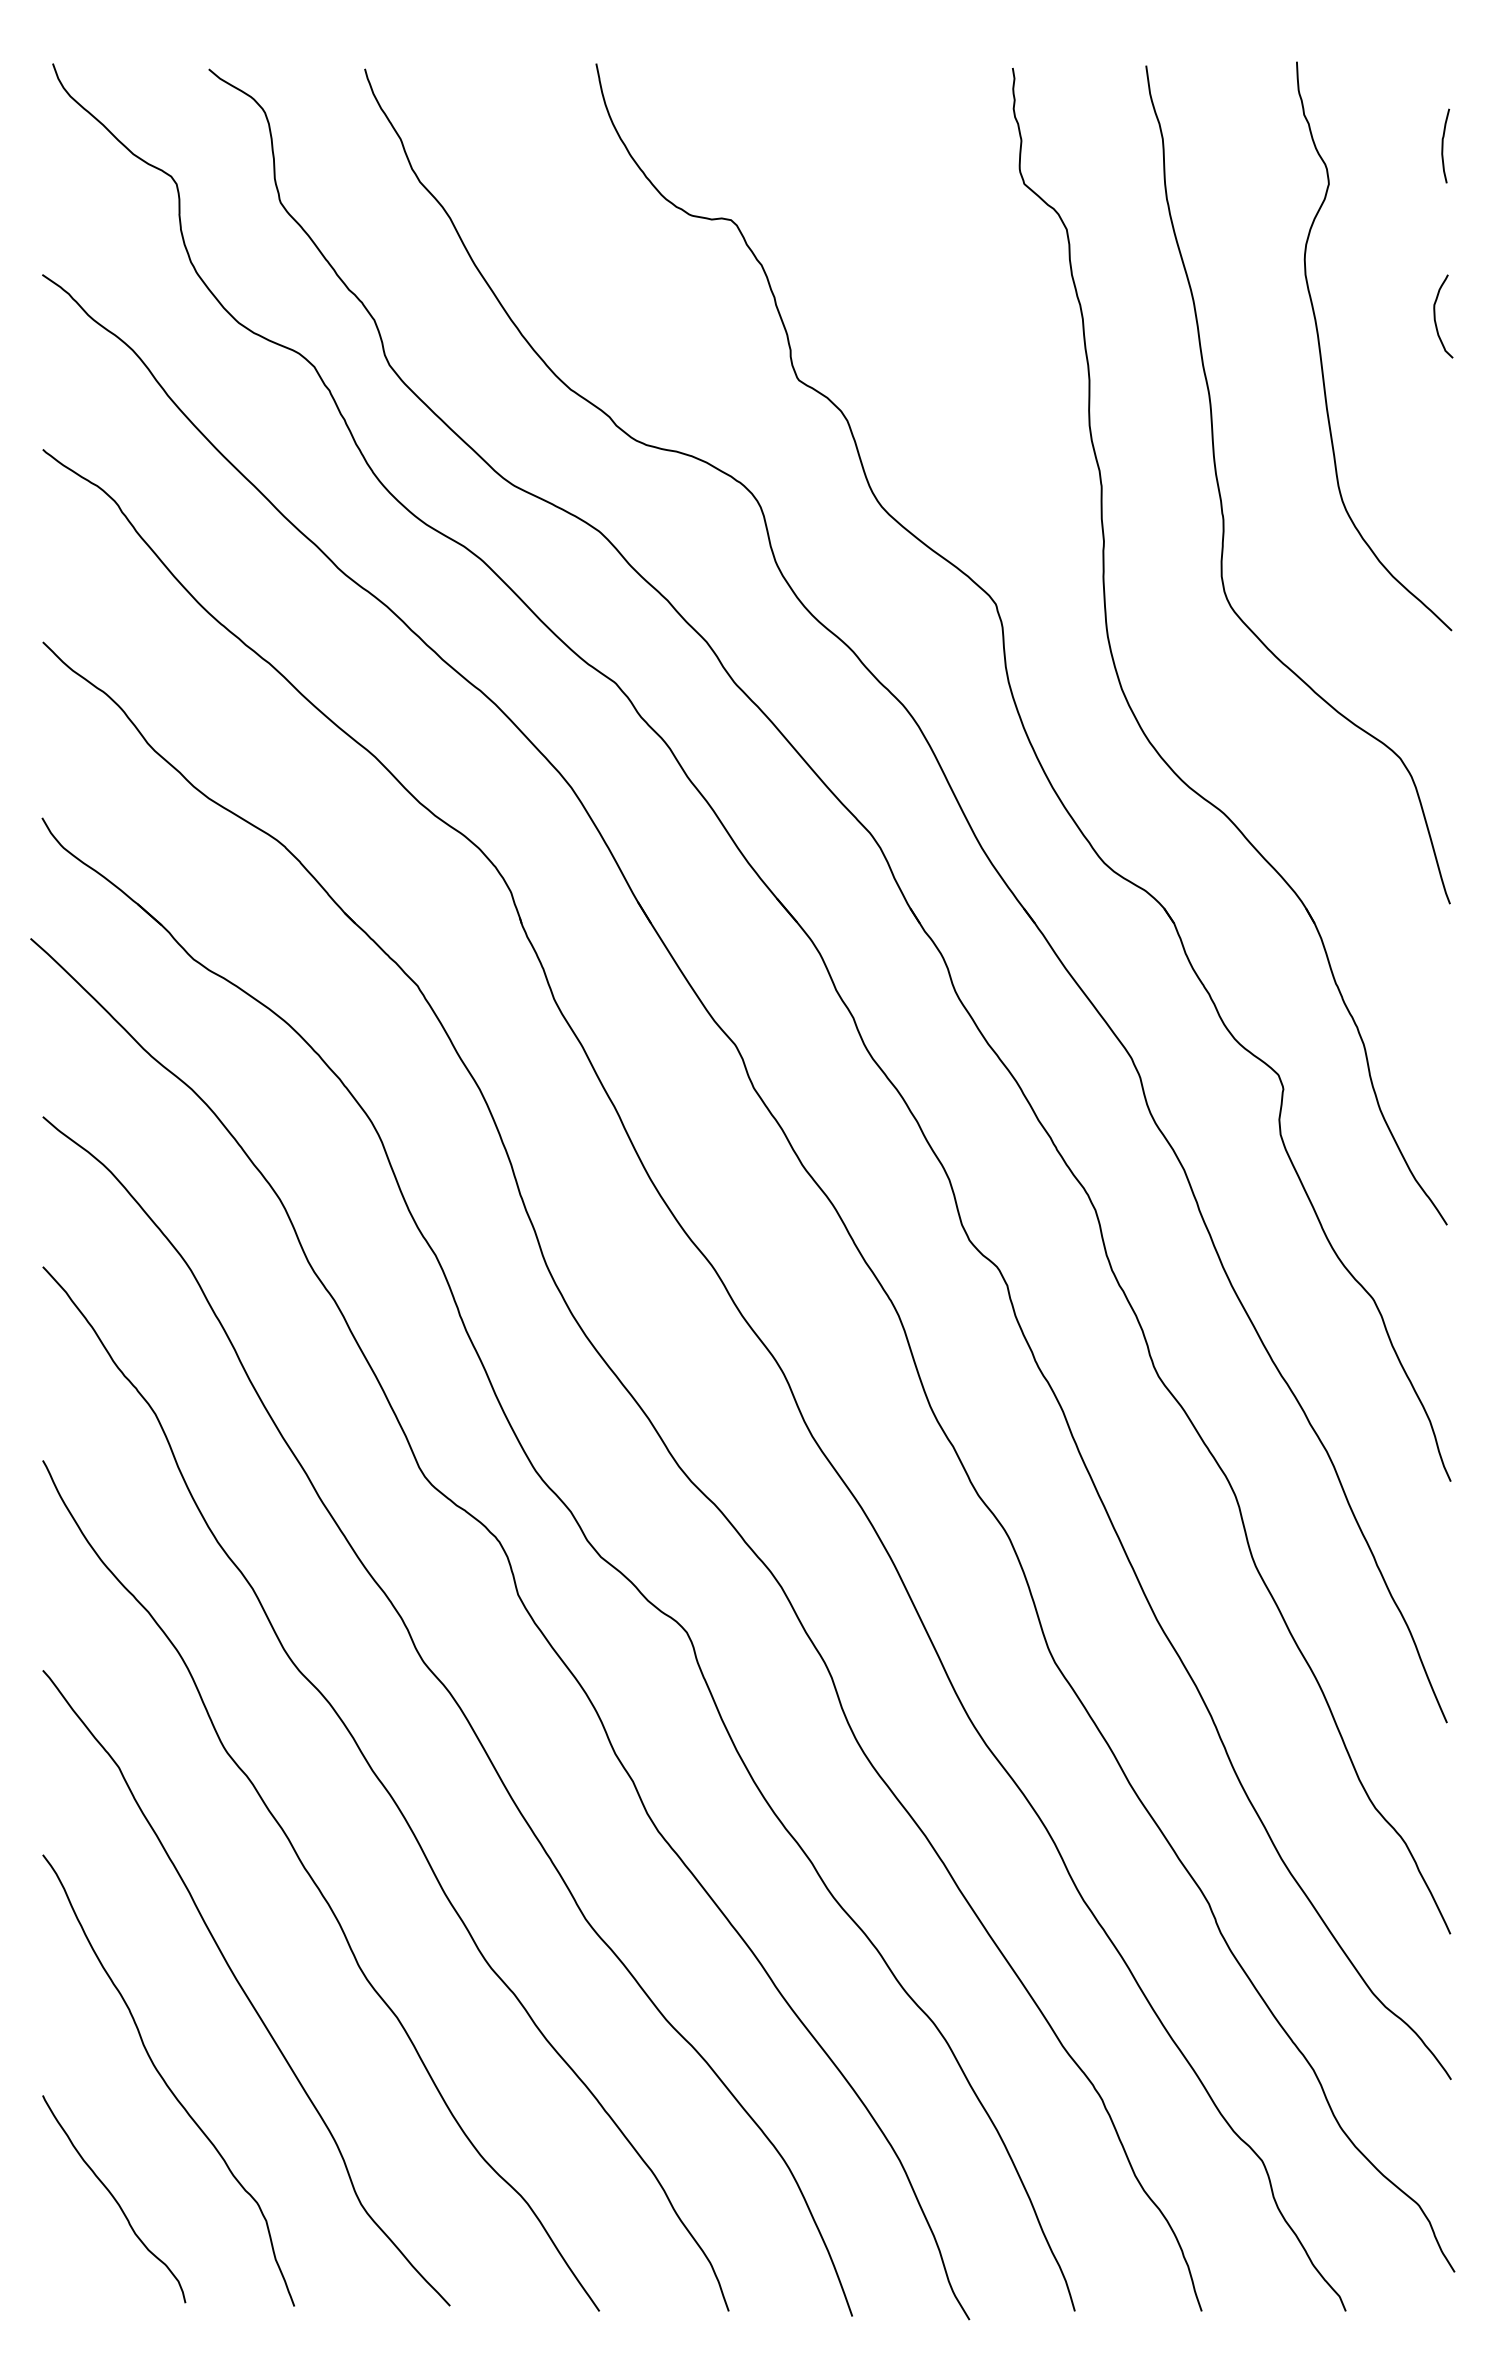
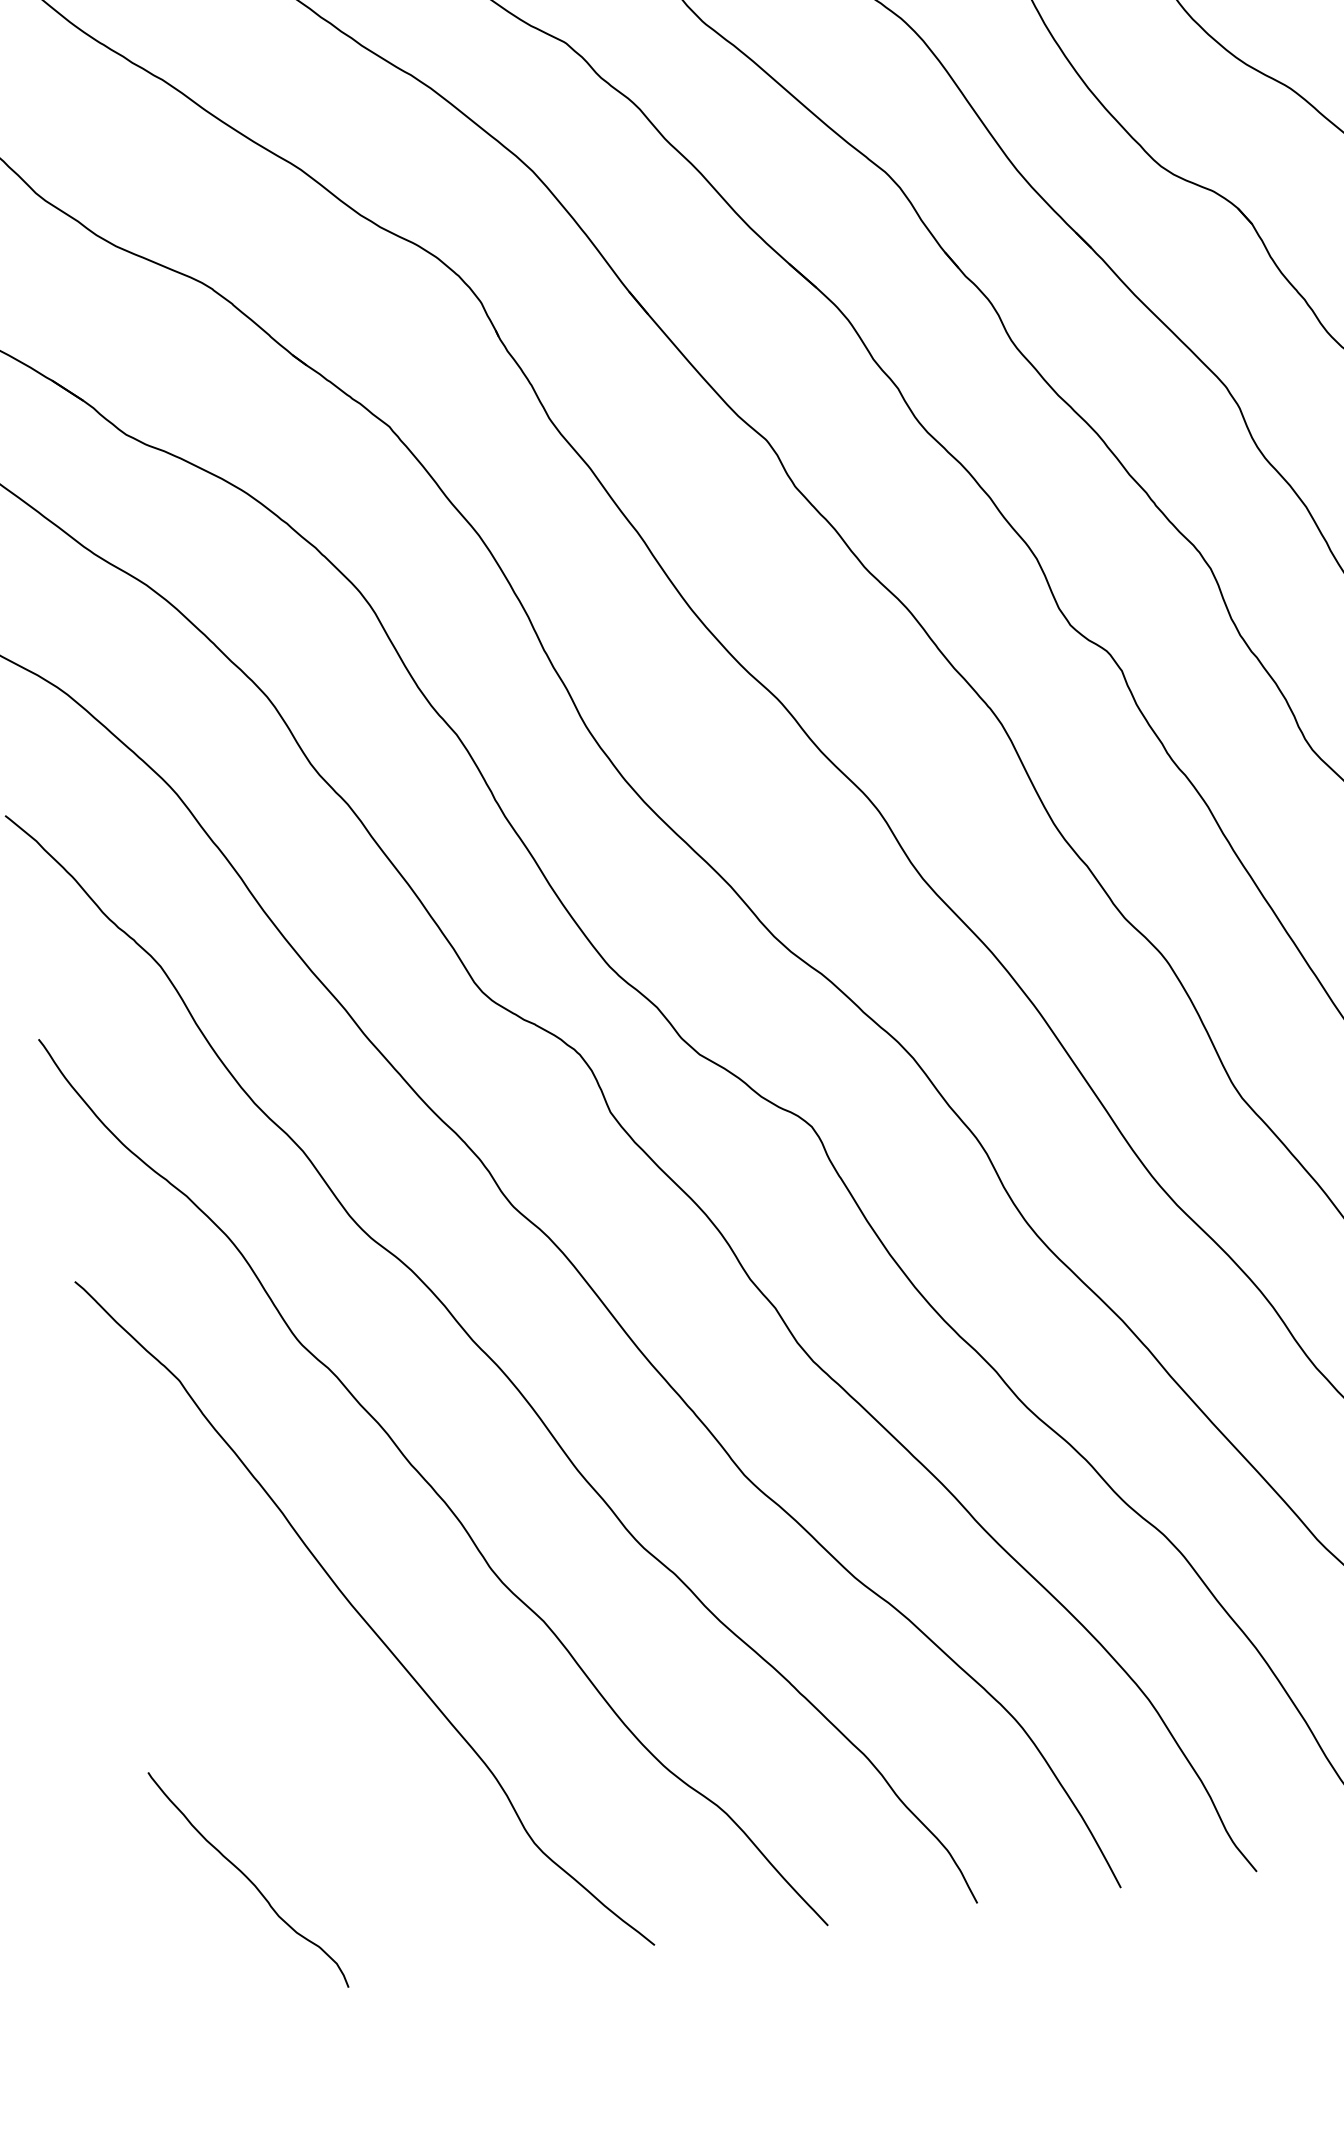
curve: (166, 2082) -> (288, 1736), removed

